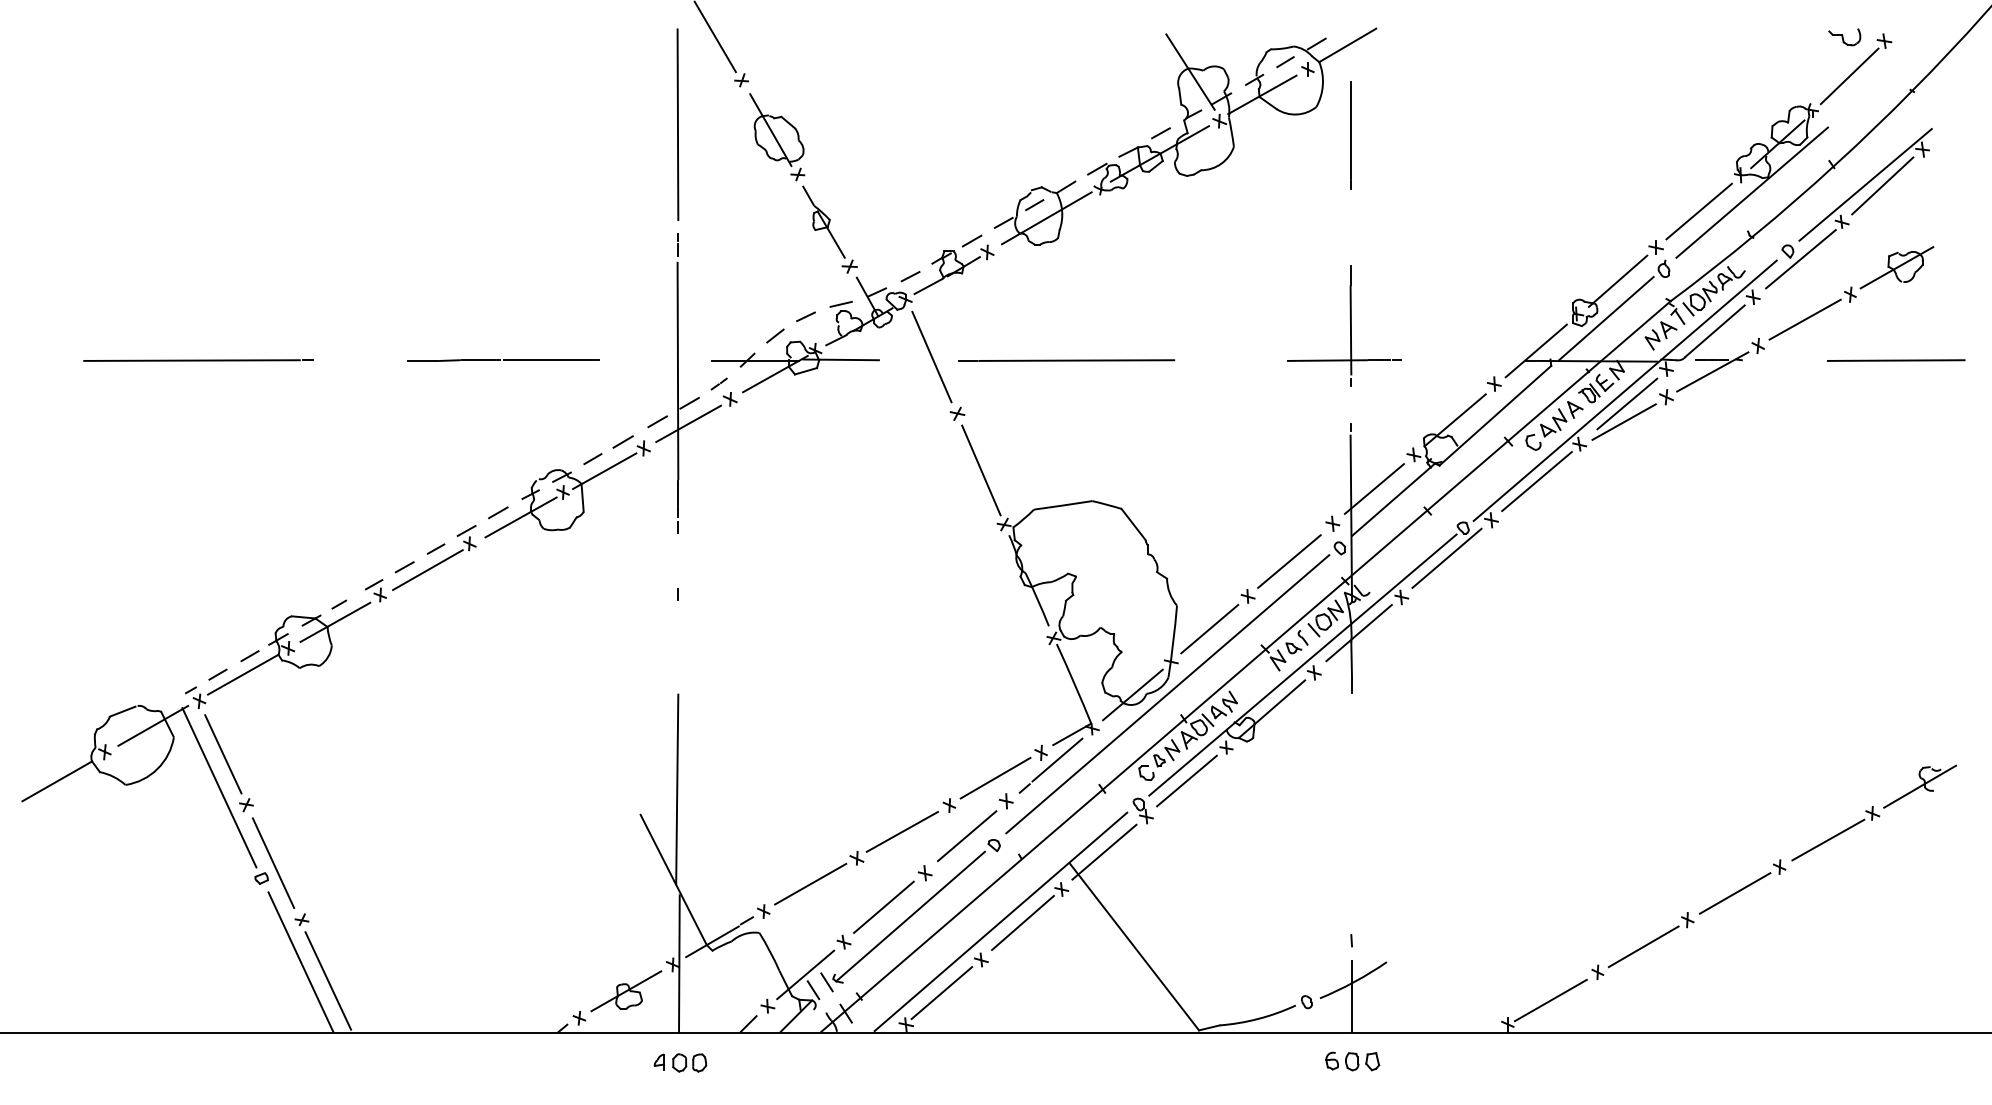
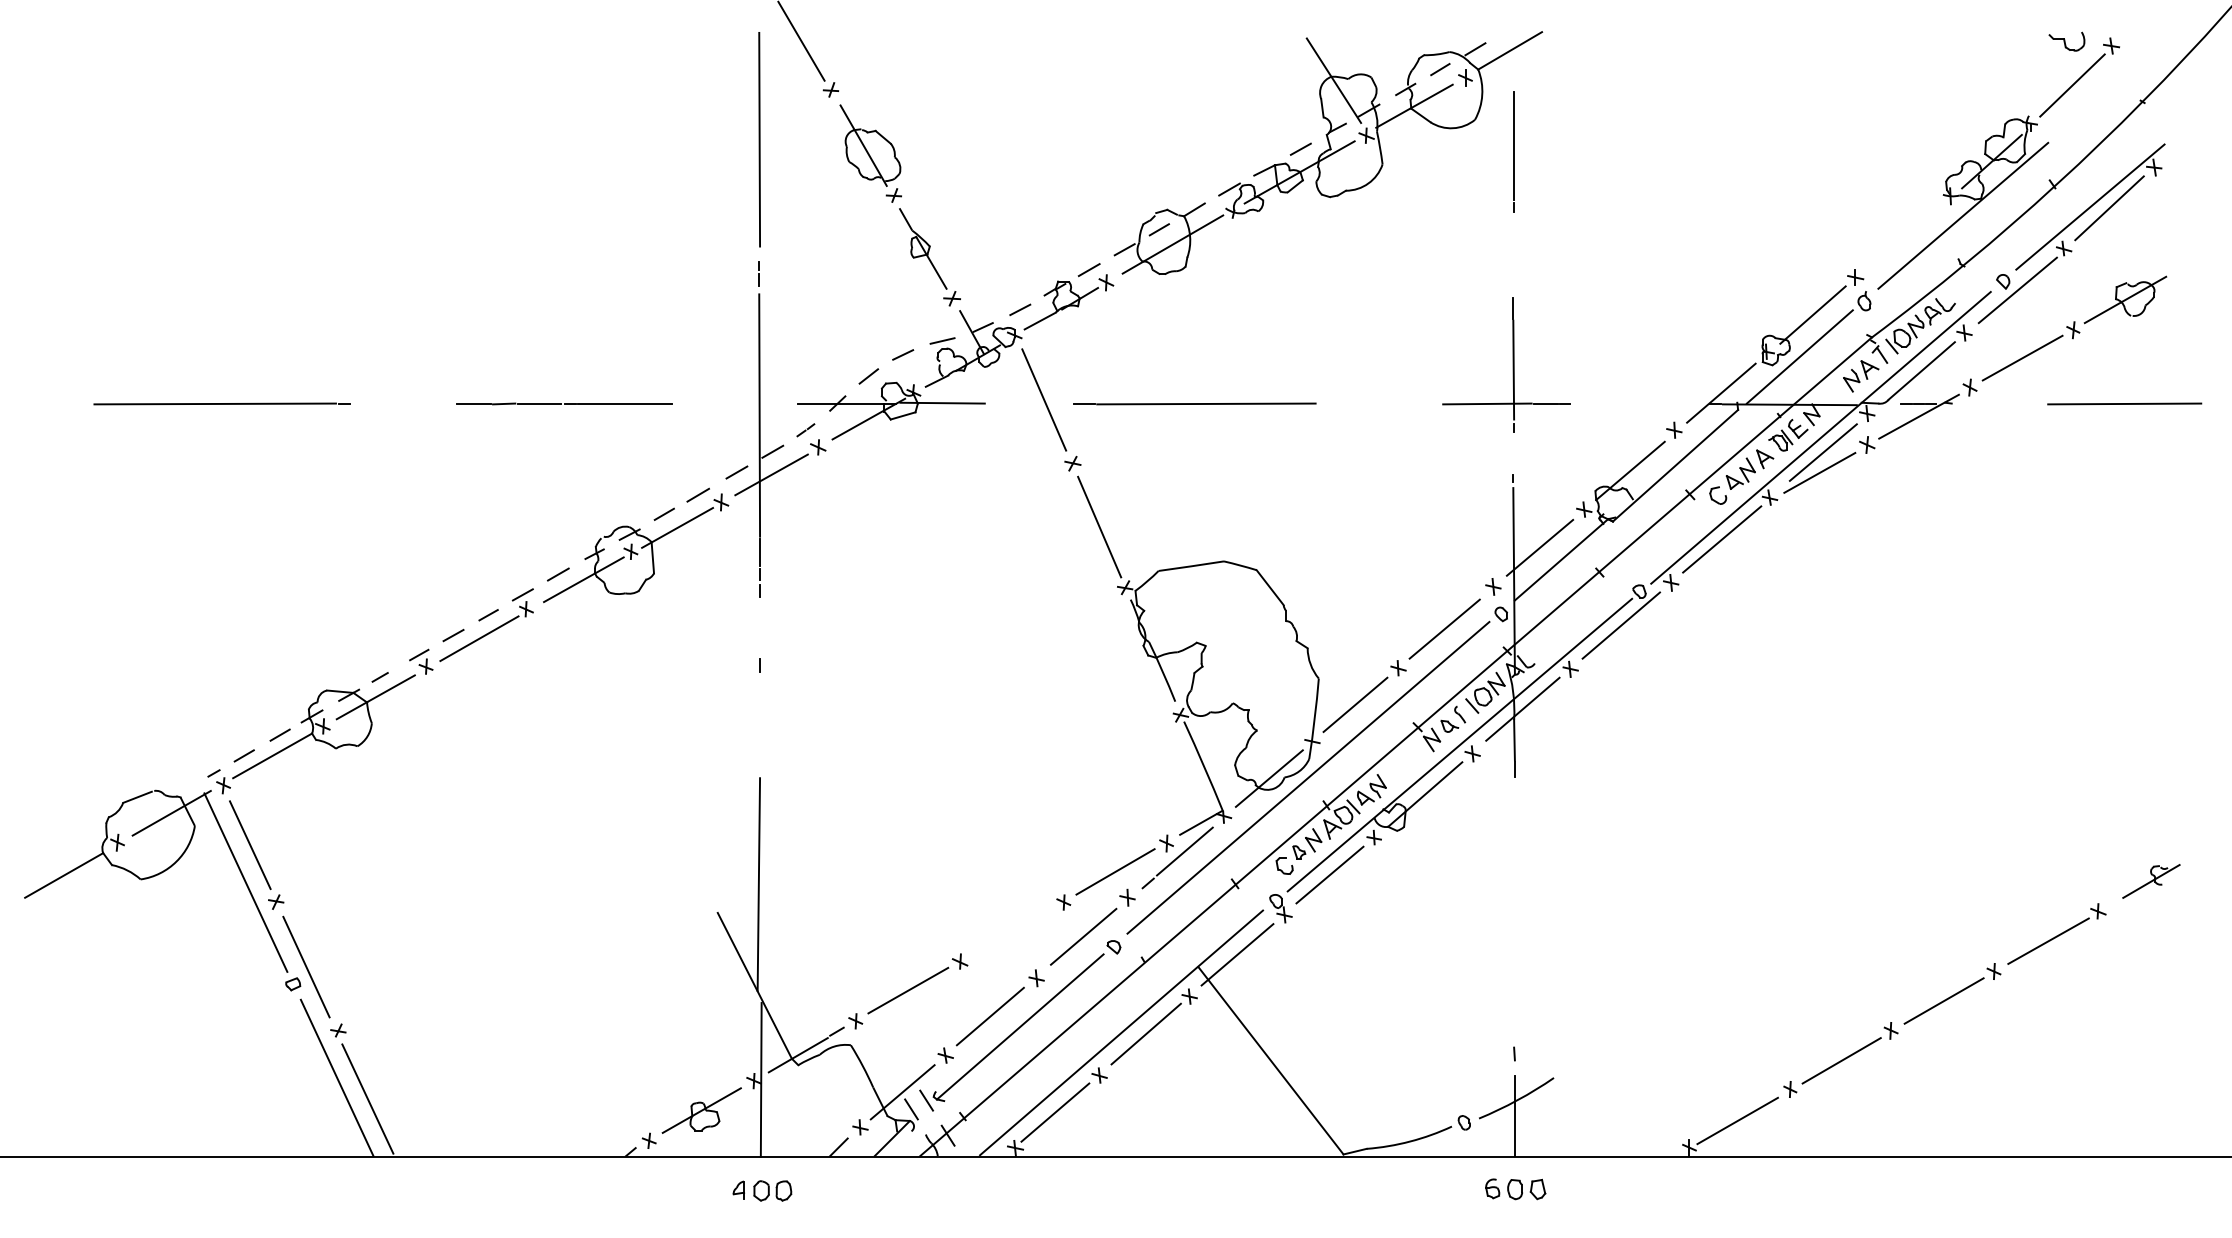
line: (1698, 211) -> (1903, 236), removed
part: (1920, 786) -> (2151, 881), size x0.7
line: (901, 831) -> (1010, 931), removed

